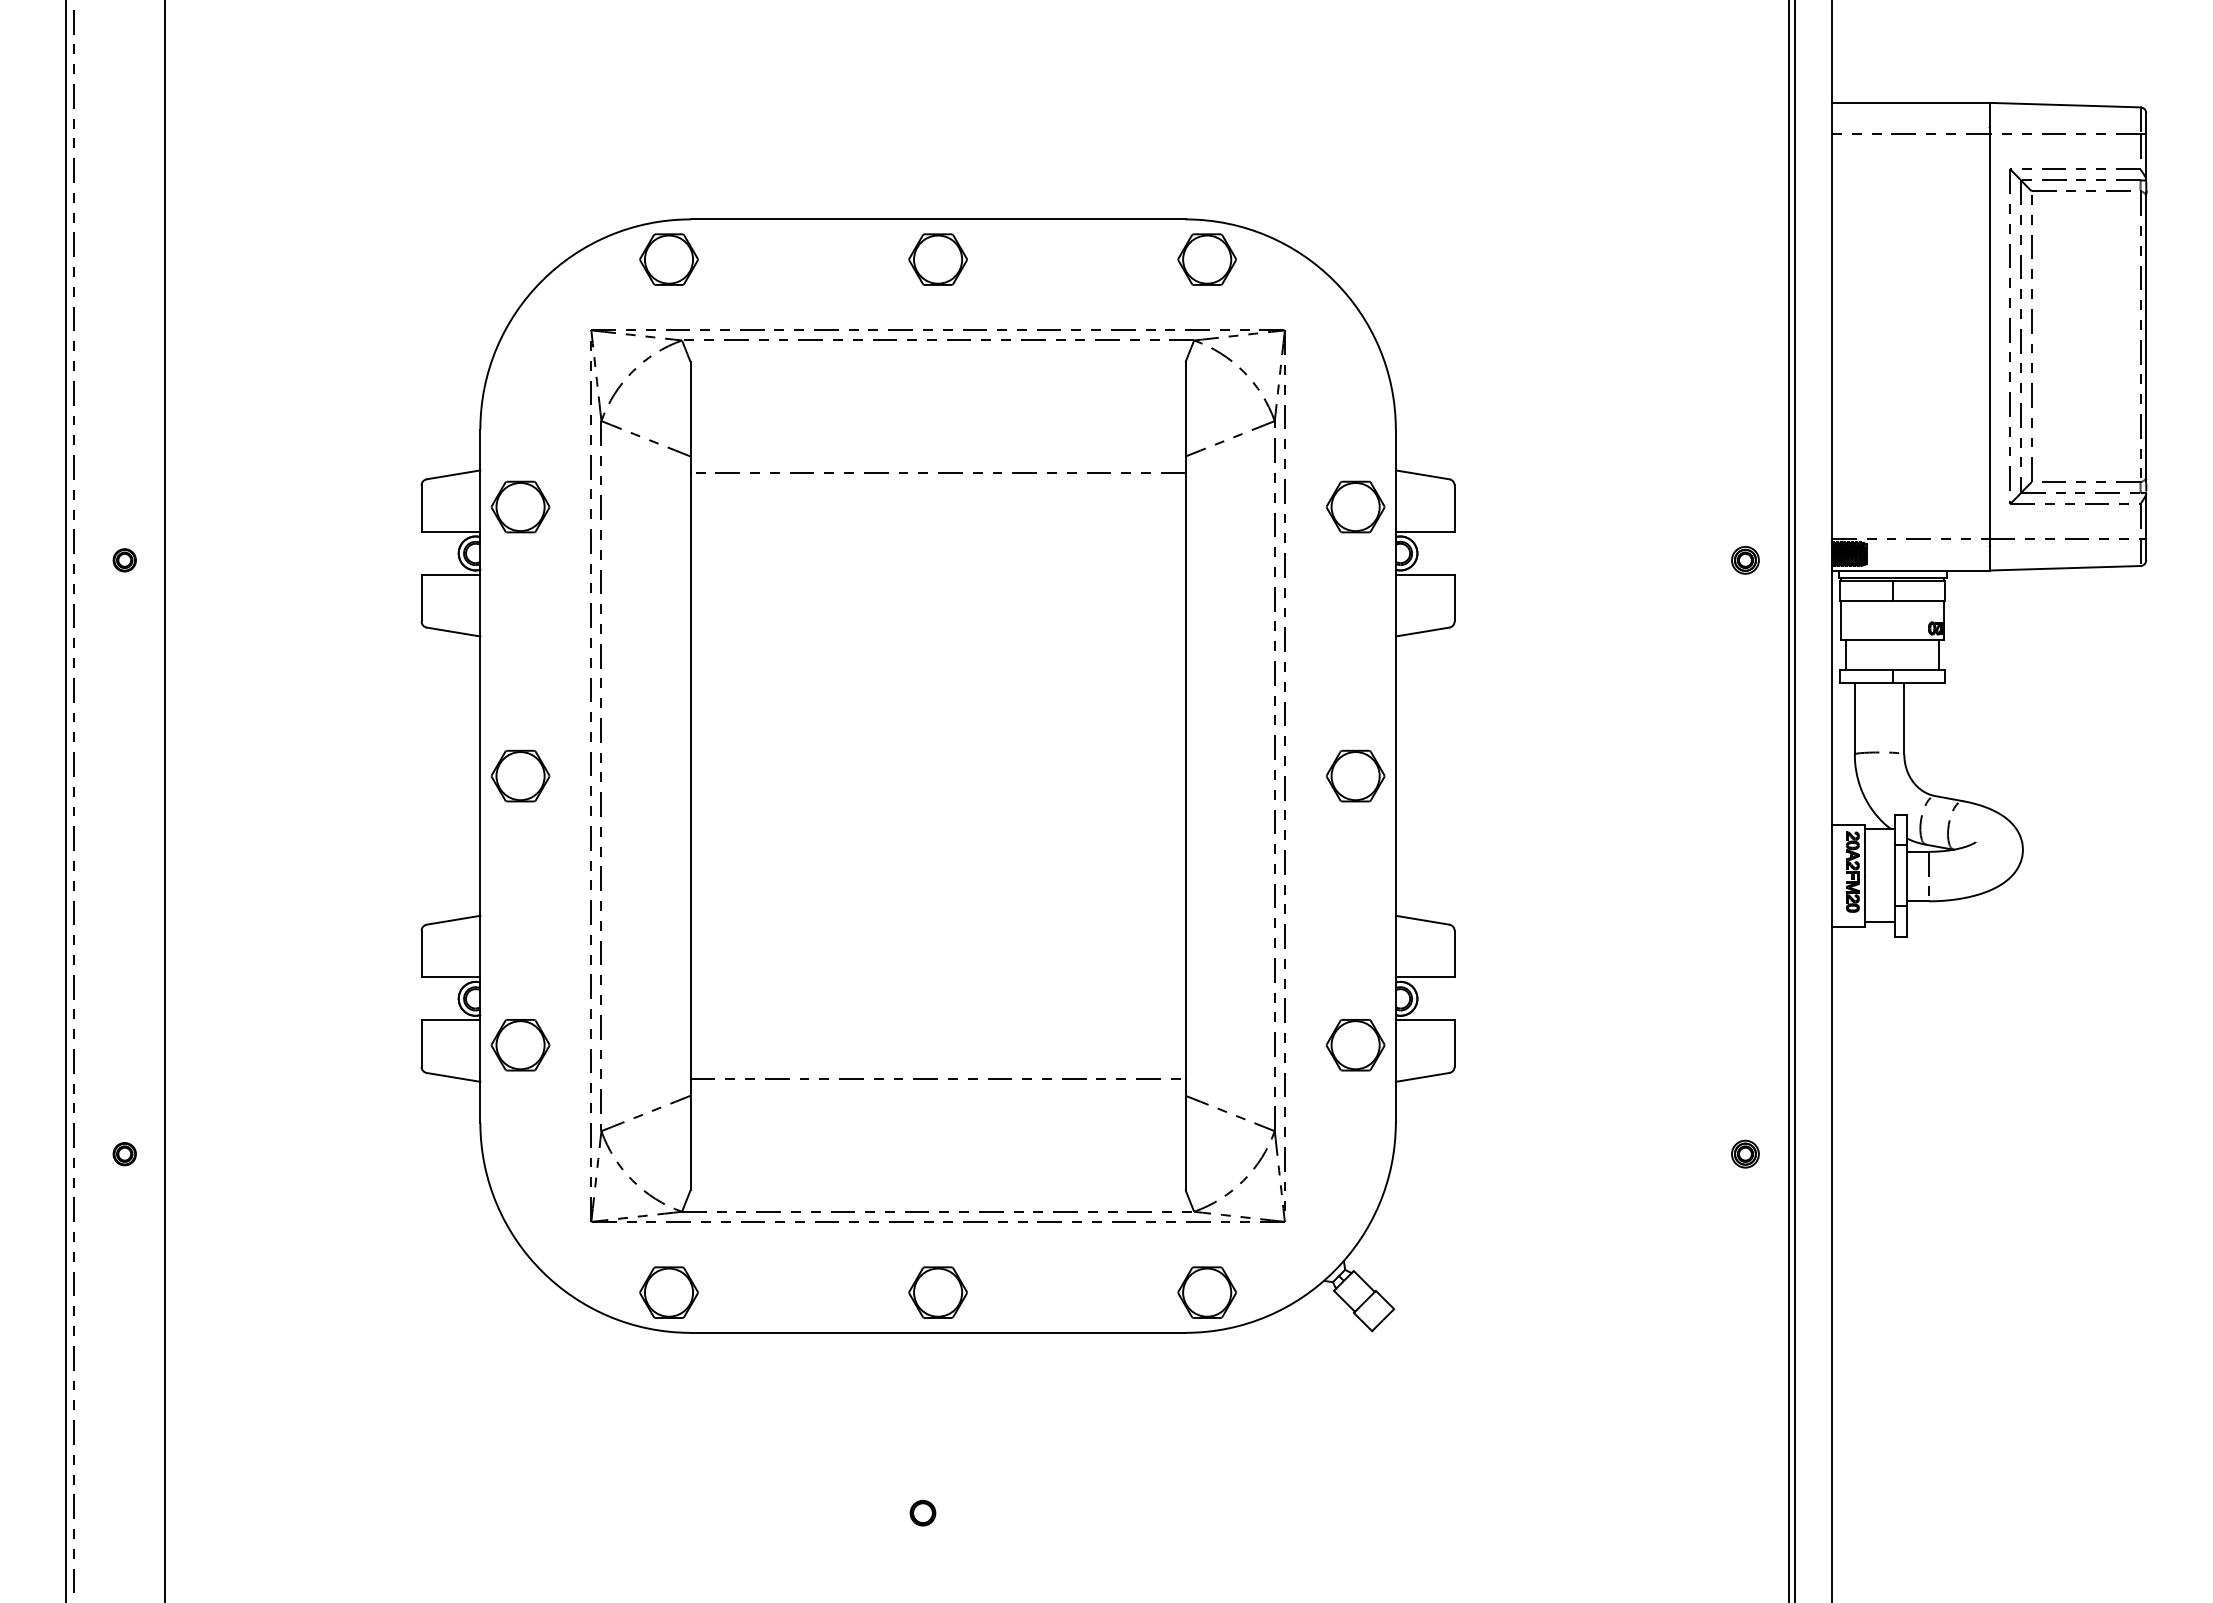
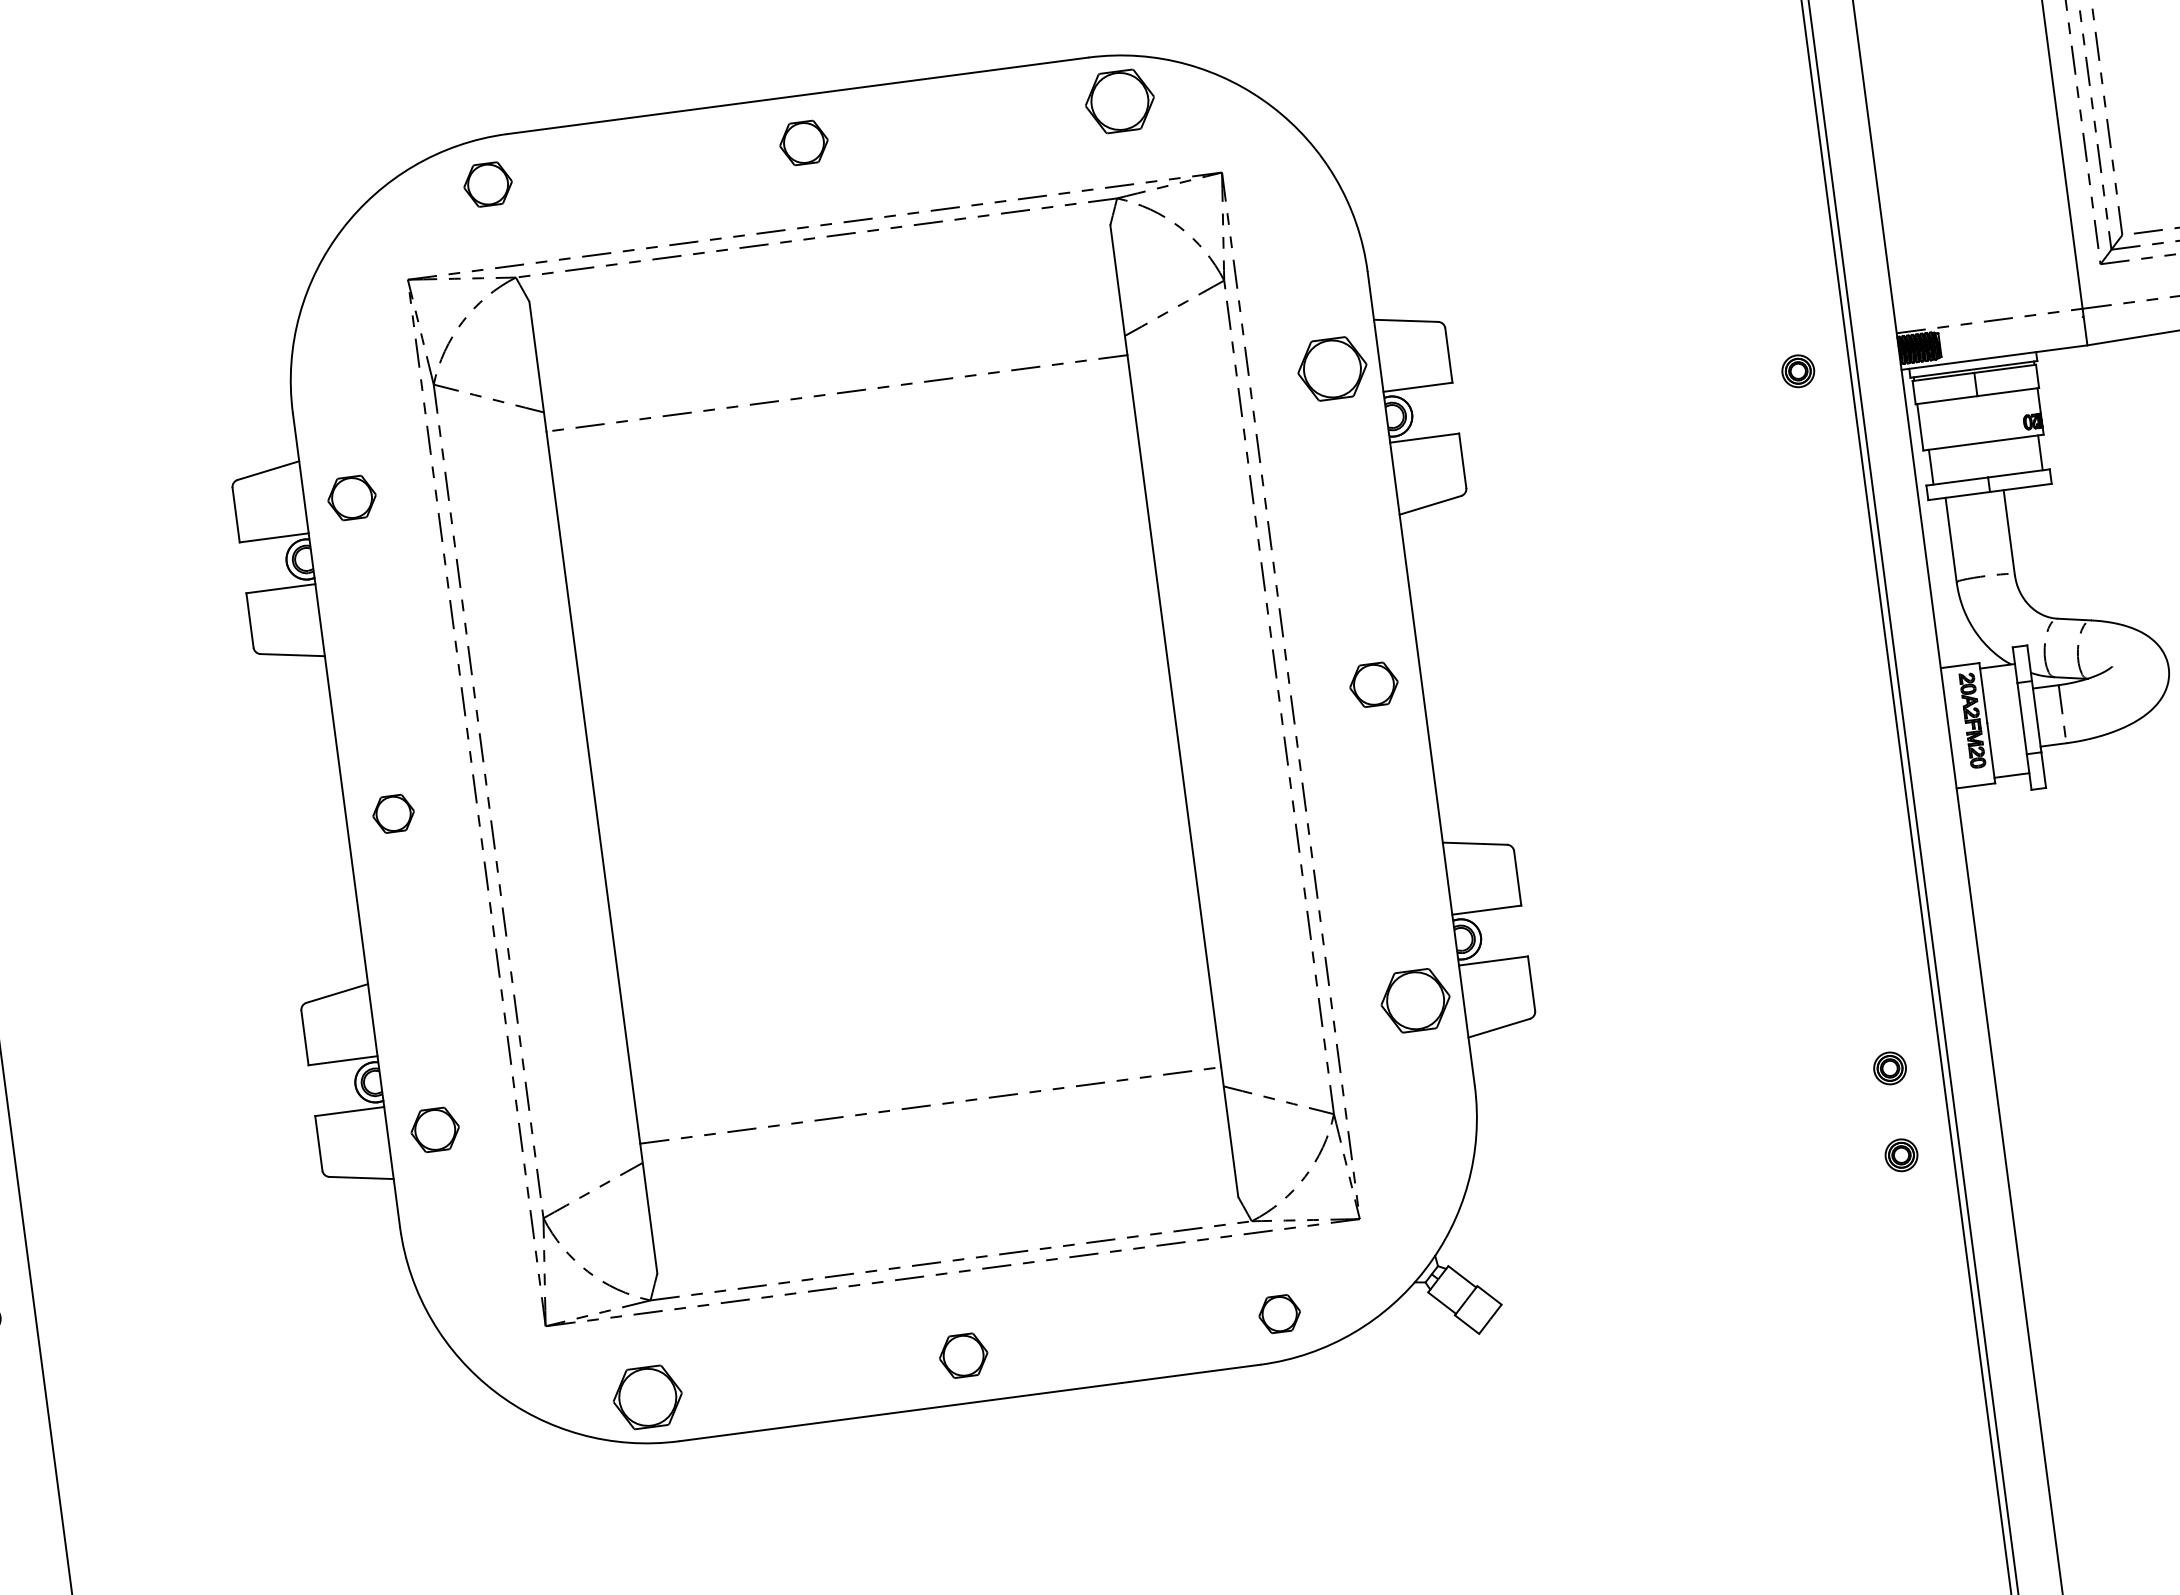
part: (668, 259) -> (487, 184), size x0.7
part: (937, 259) -> (803, 142), size x0.7
part: (520, 506) -> (351, 497), size x0.7
part: (520, 775) -> (393, 813), size x0.6
part: (1355, 775) -> (1373, 684), size x0.7
part: (520, 1045) -> (435, 1130), size x0.7
part: (1745, 1227) -> (1901, 1154), added
part: (937, 1292) -> (962, 1355), size x0.7
part: (1207, 1292) -> (1279, 1313), size x0.6

